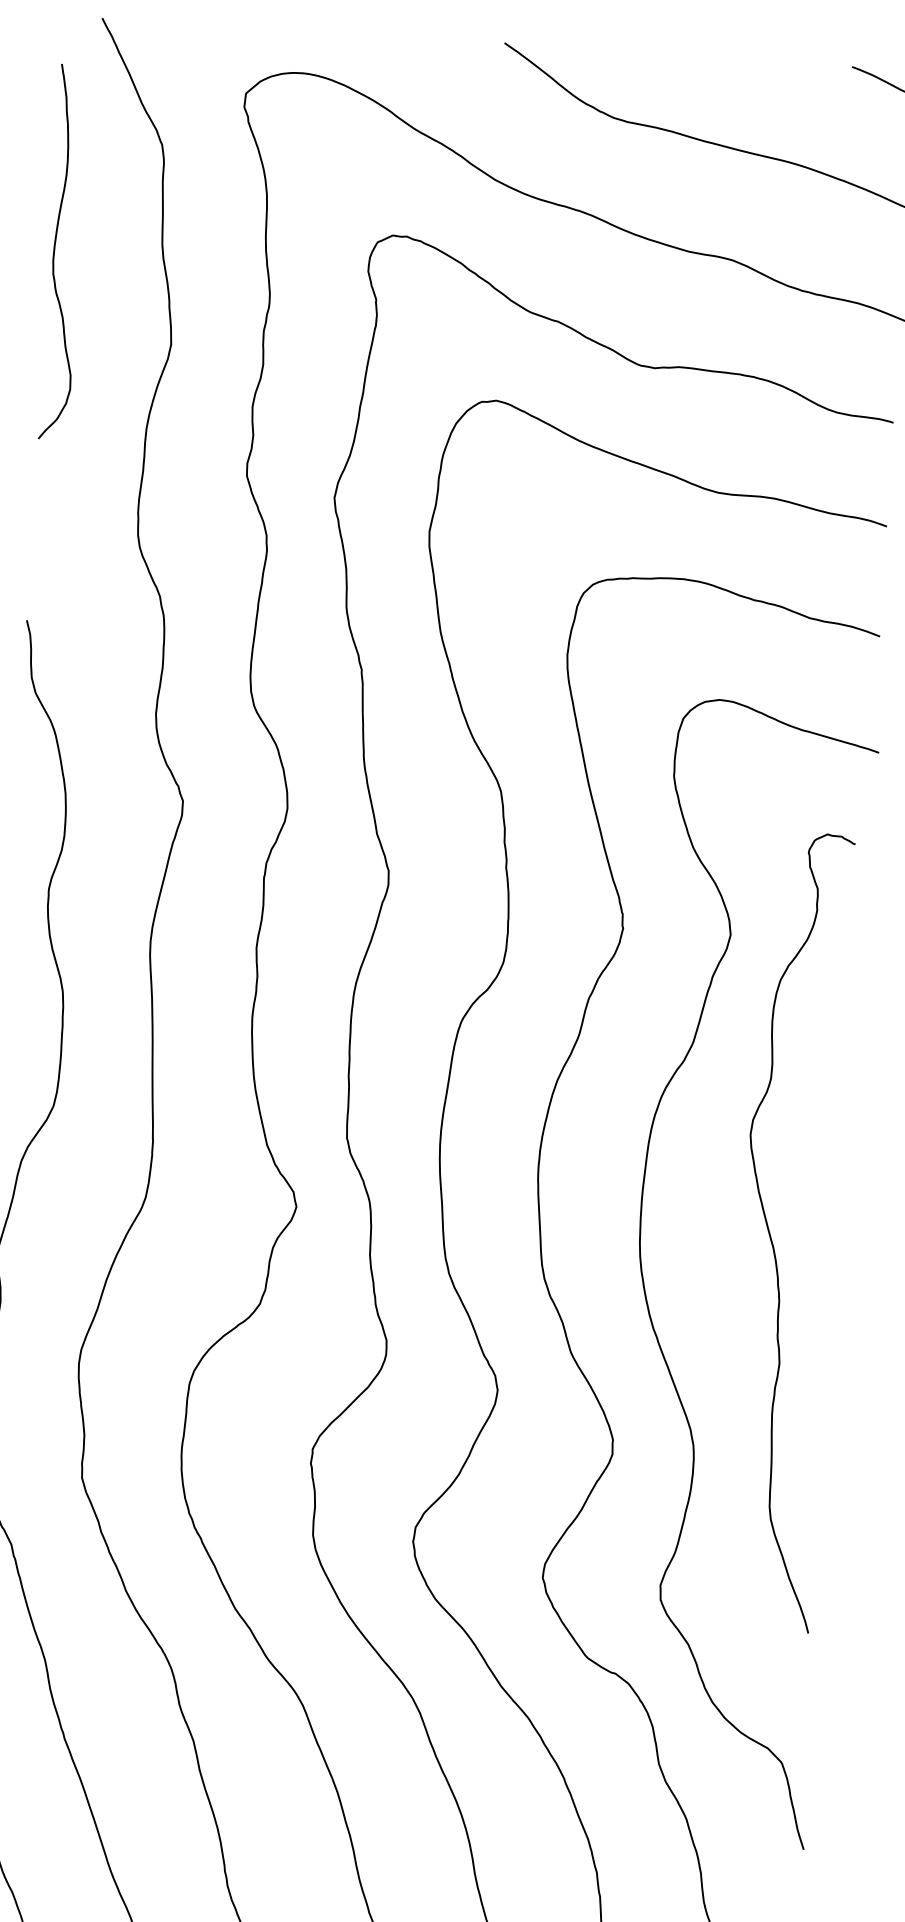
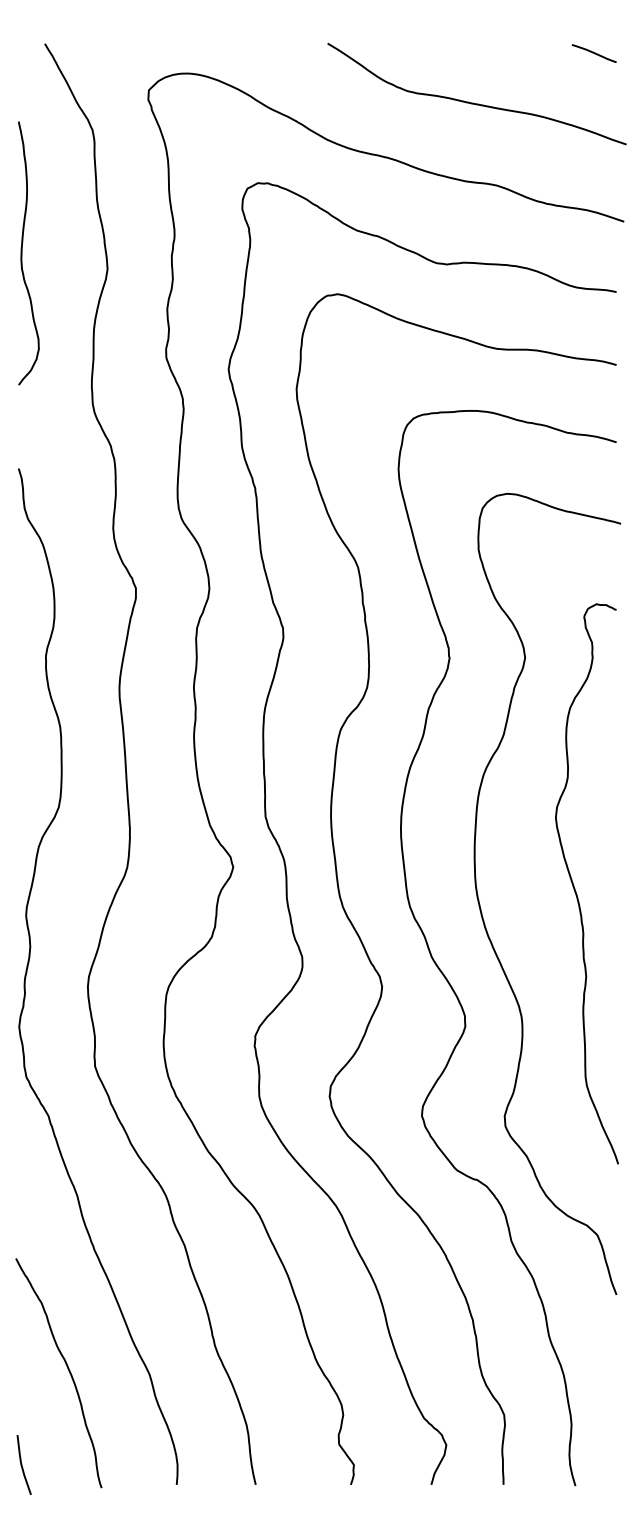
curve: (55, 251) -> (22, 253), moved
curve: (772, 1237) -> (575, 888), moved

